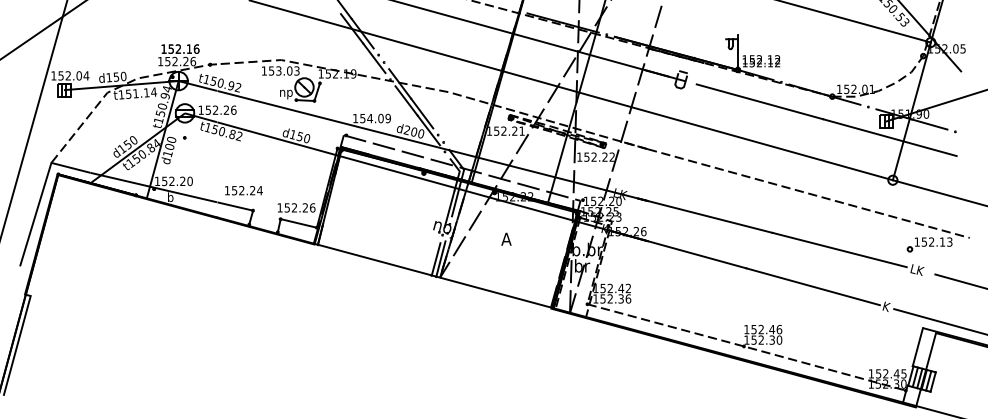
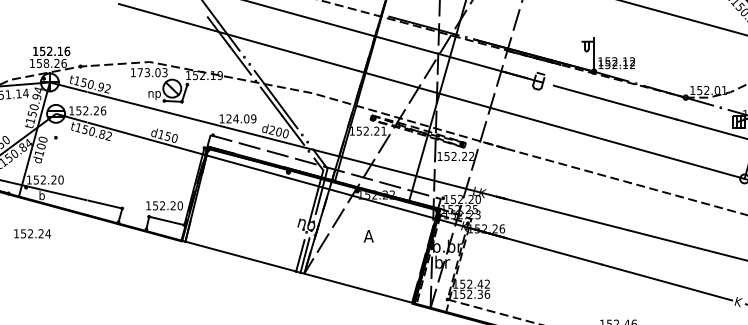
text: (174, 61) -> (45, 63), 152.26 -> 158.26
text: (271, 70) -> (140, 72), 153.03 -> 173.03
text: (362, 118) -> (228, 118), 154.09 -> 124.09
text: (243, 190) -> (32, 233), moved
text: (312, 207) -> (180, 205), 152.26 -> 152.20

